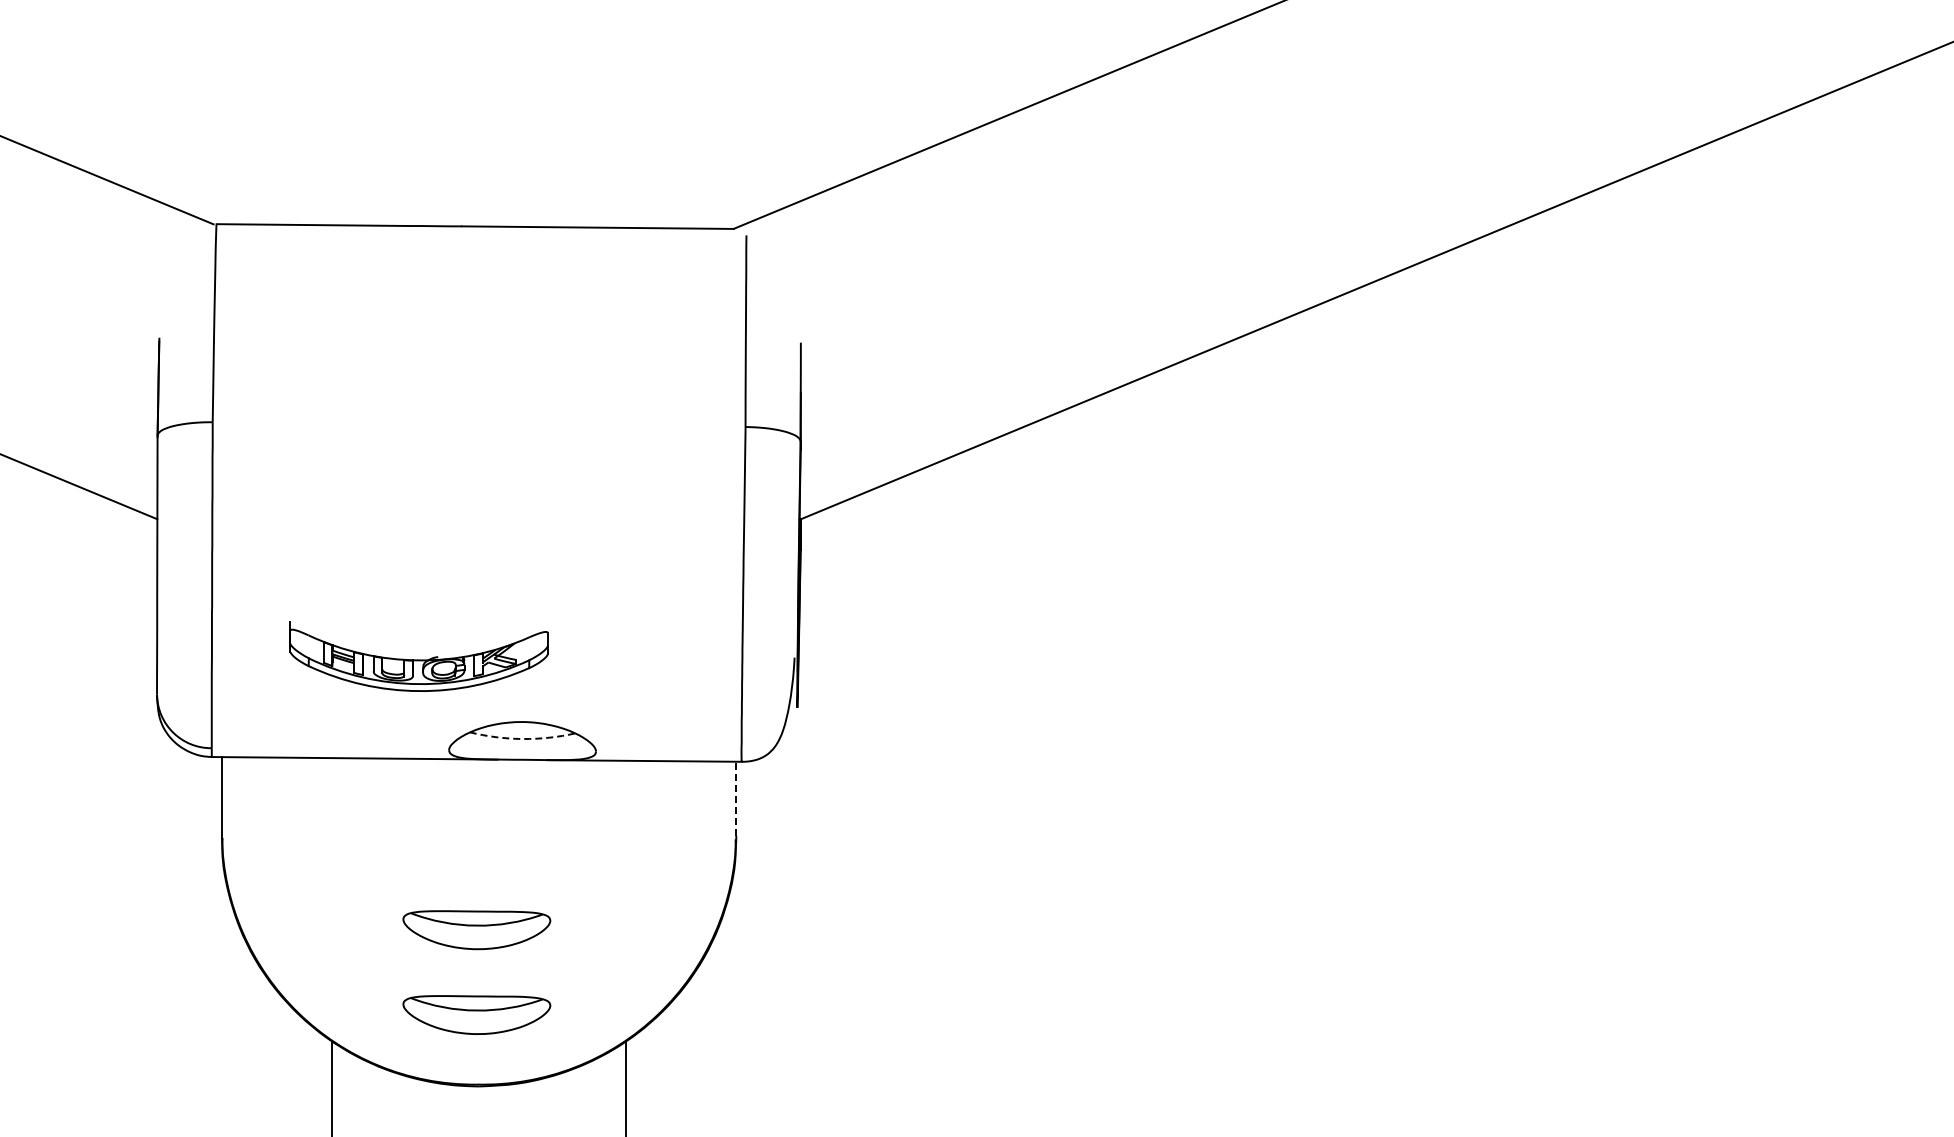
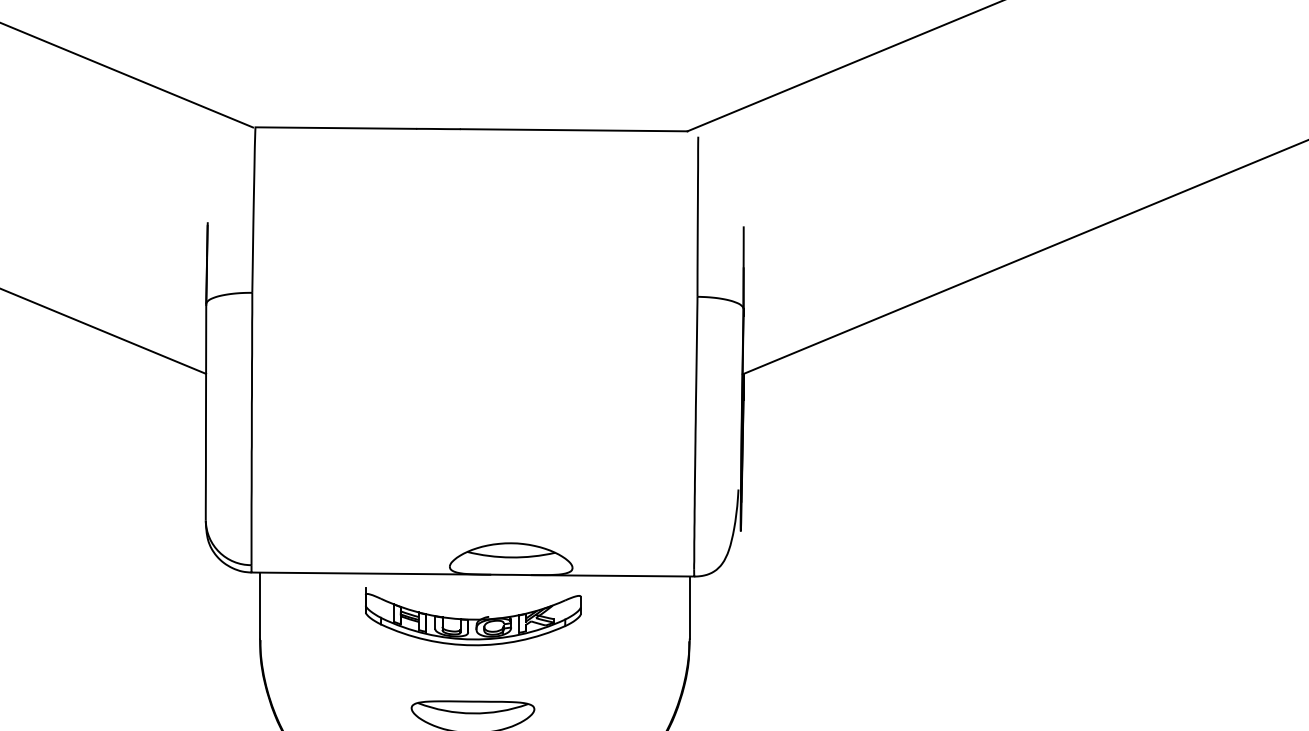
part: (418, 656) -> (472, 616), moved
arc: (522, 739) -> (511, 557), dashed -> solid
line: (736, 798) -> (689, 607), dashed -> solid

